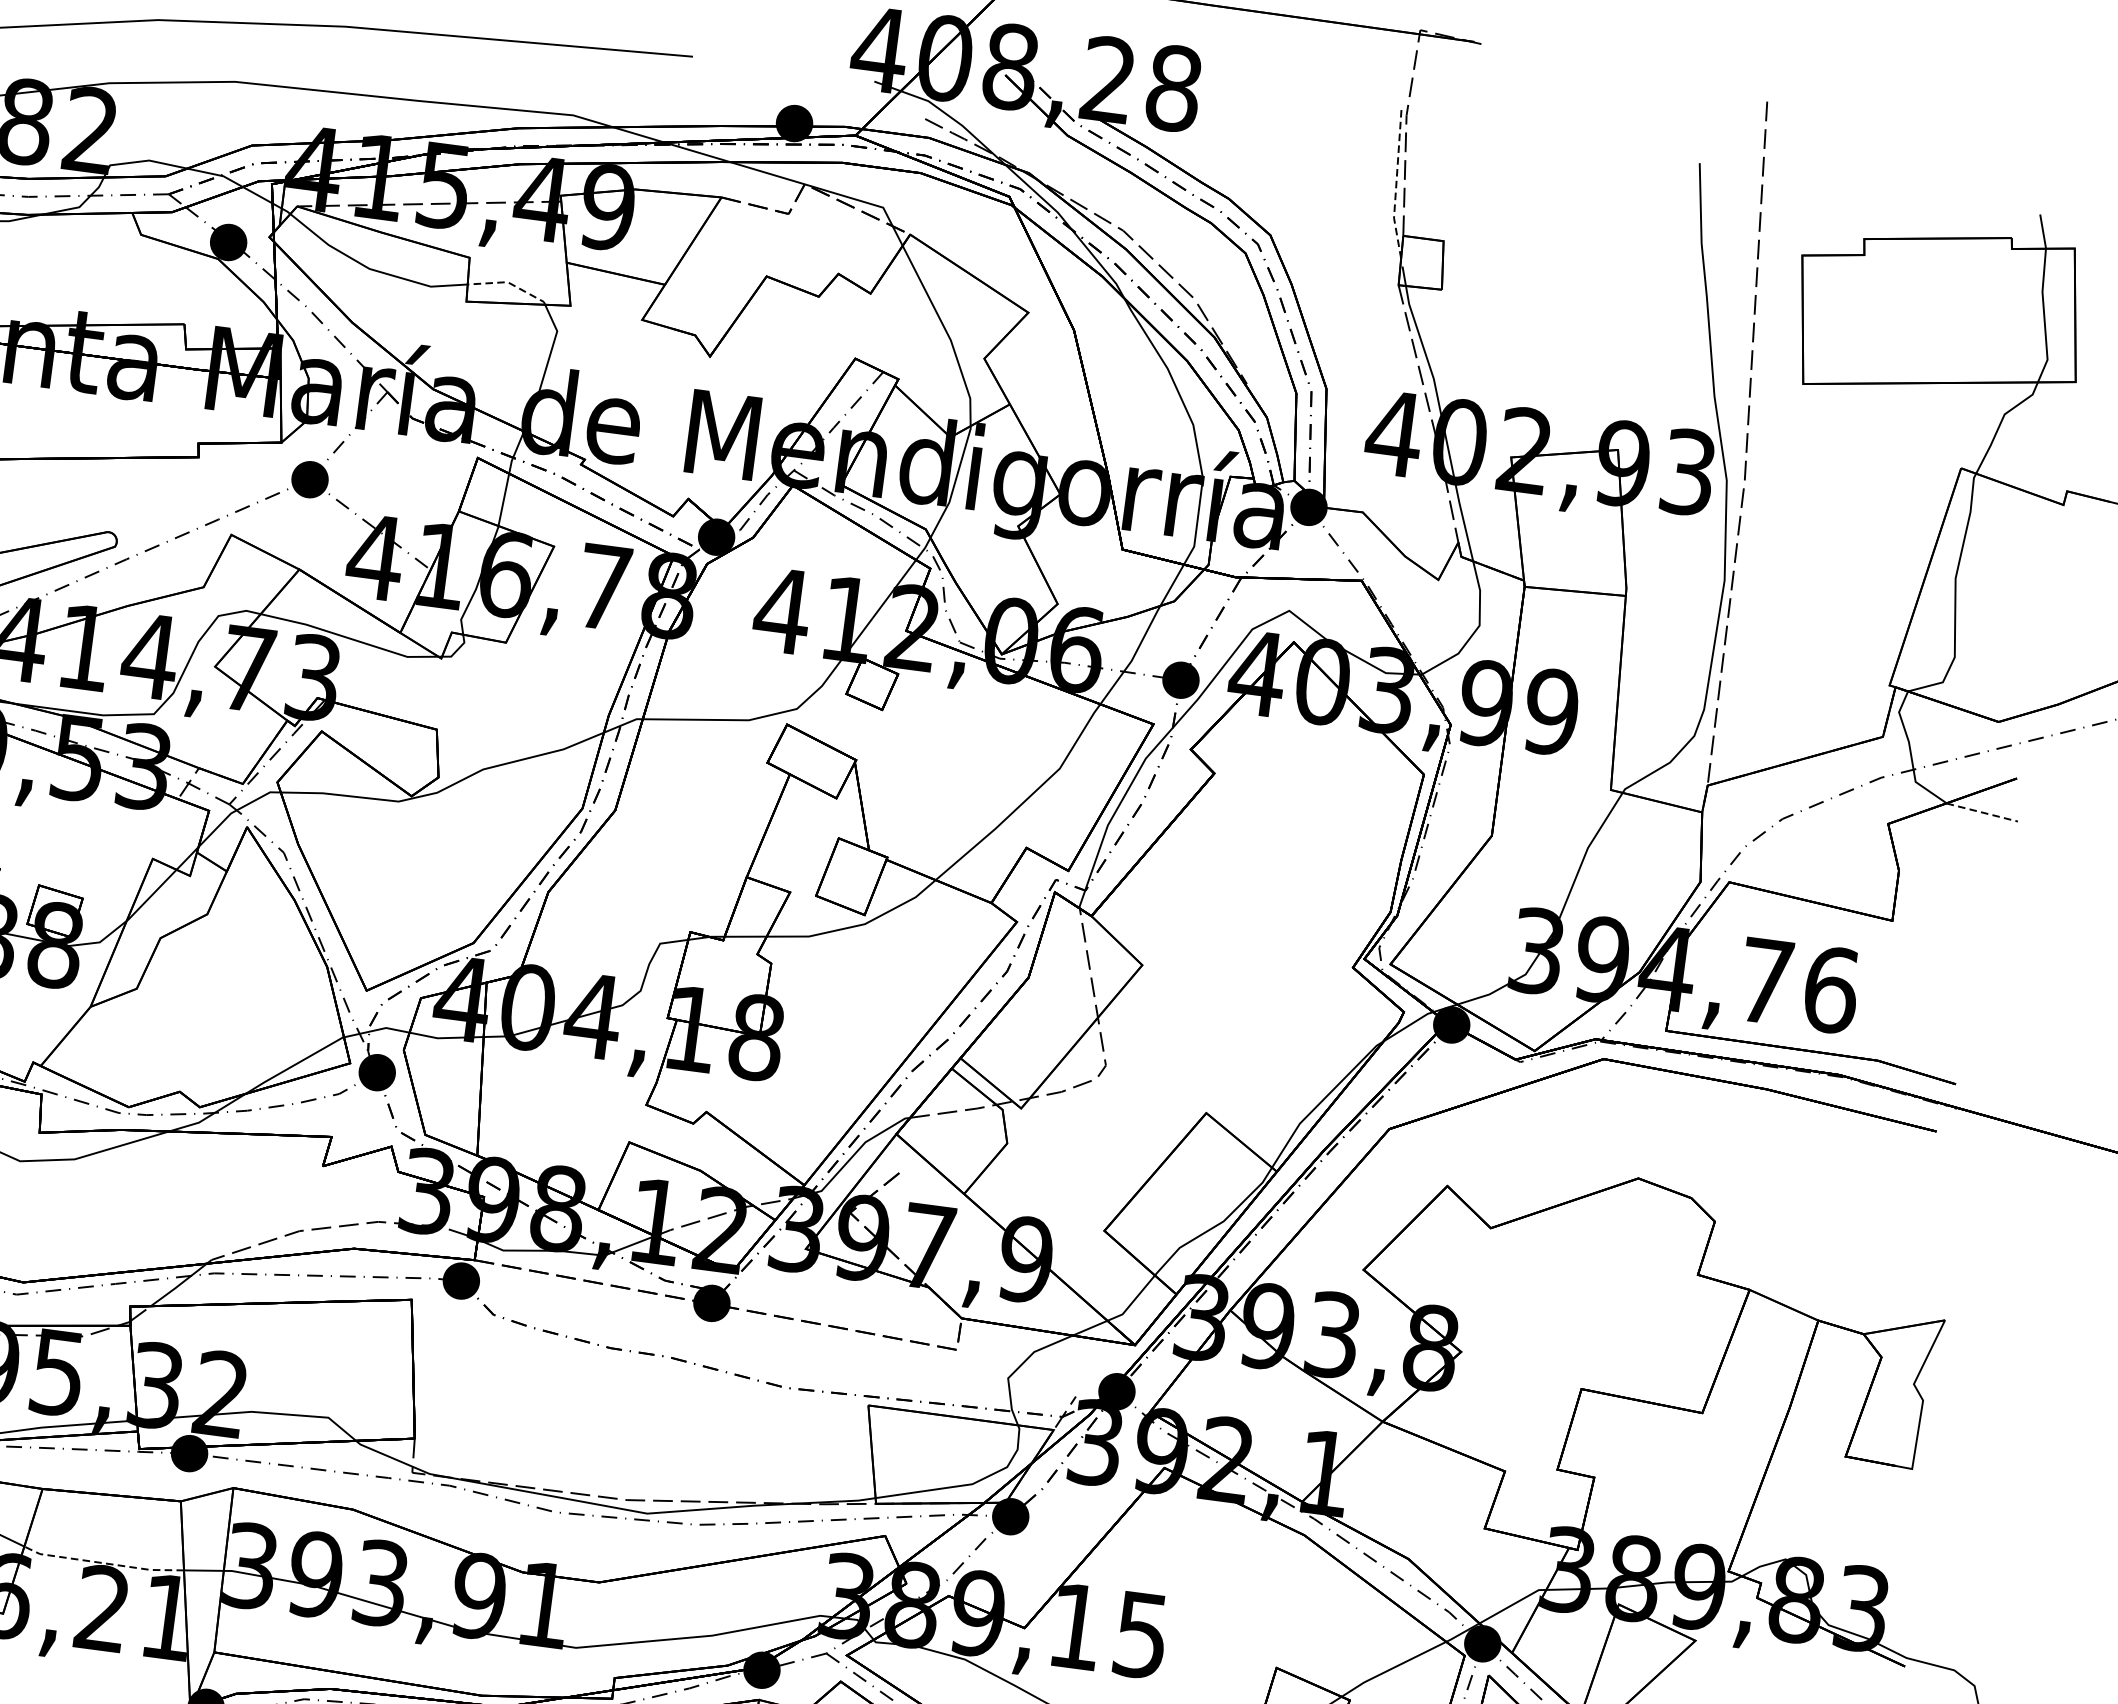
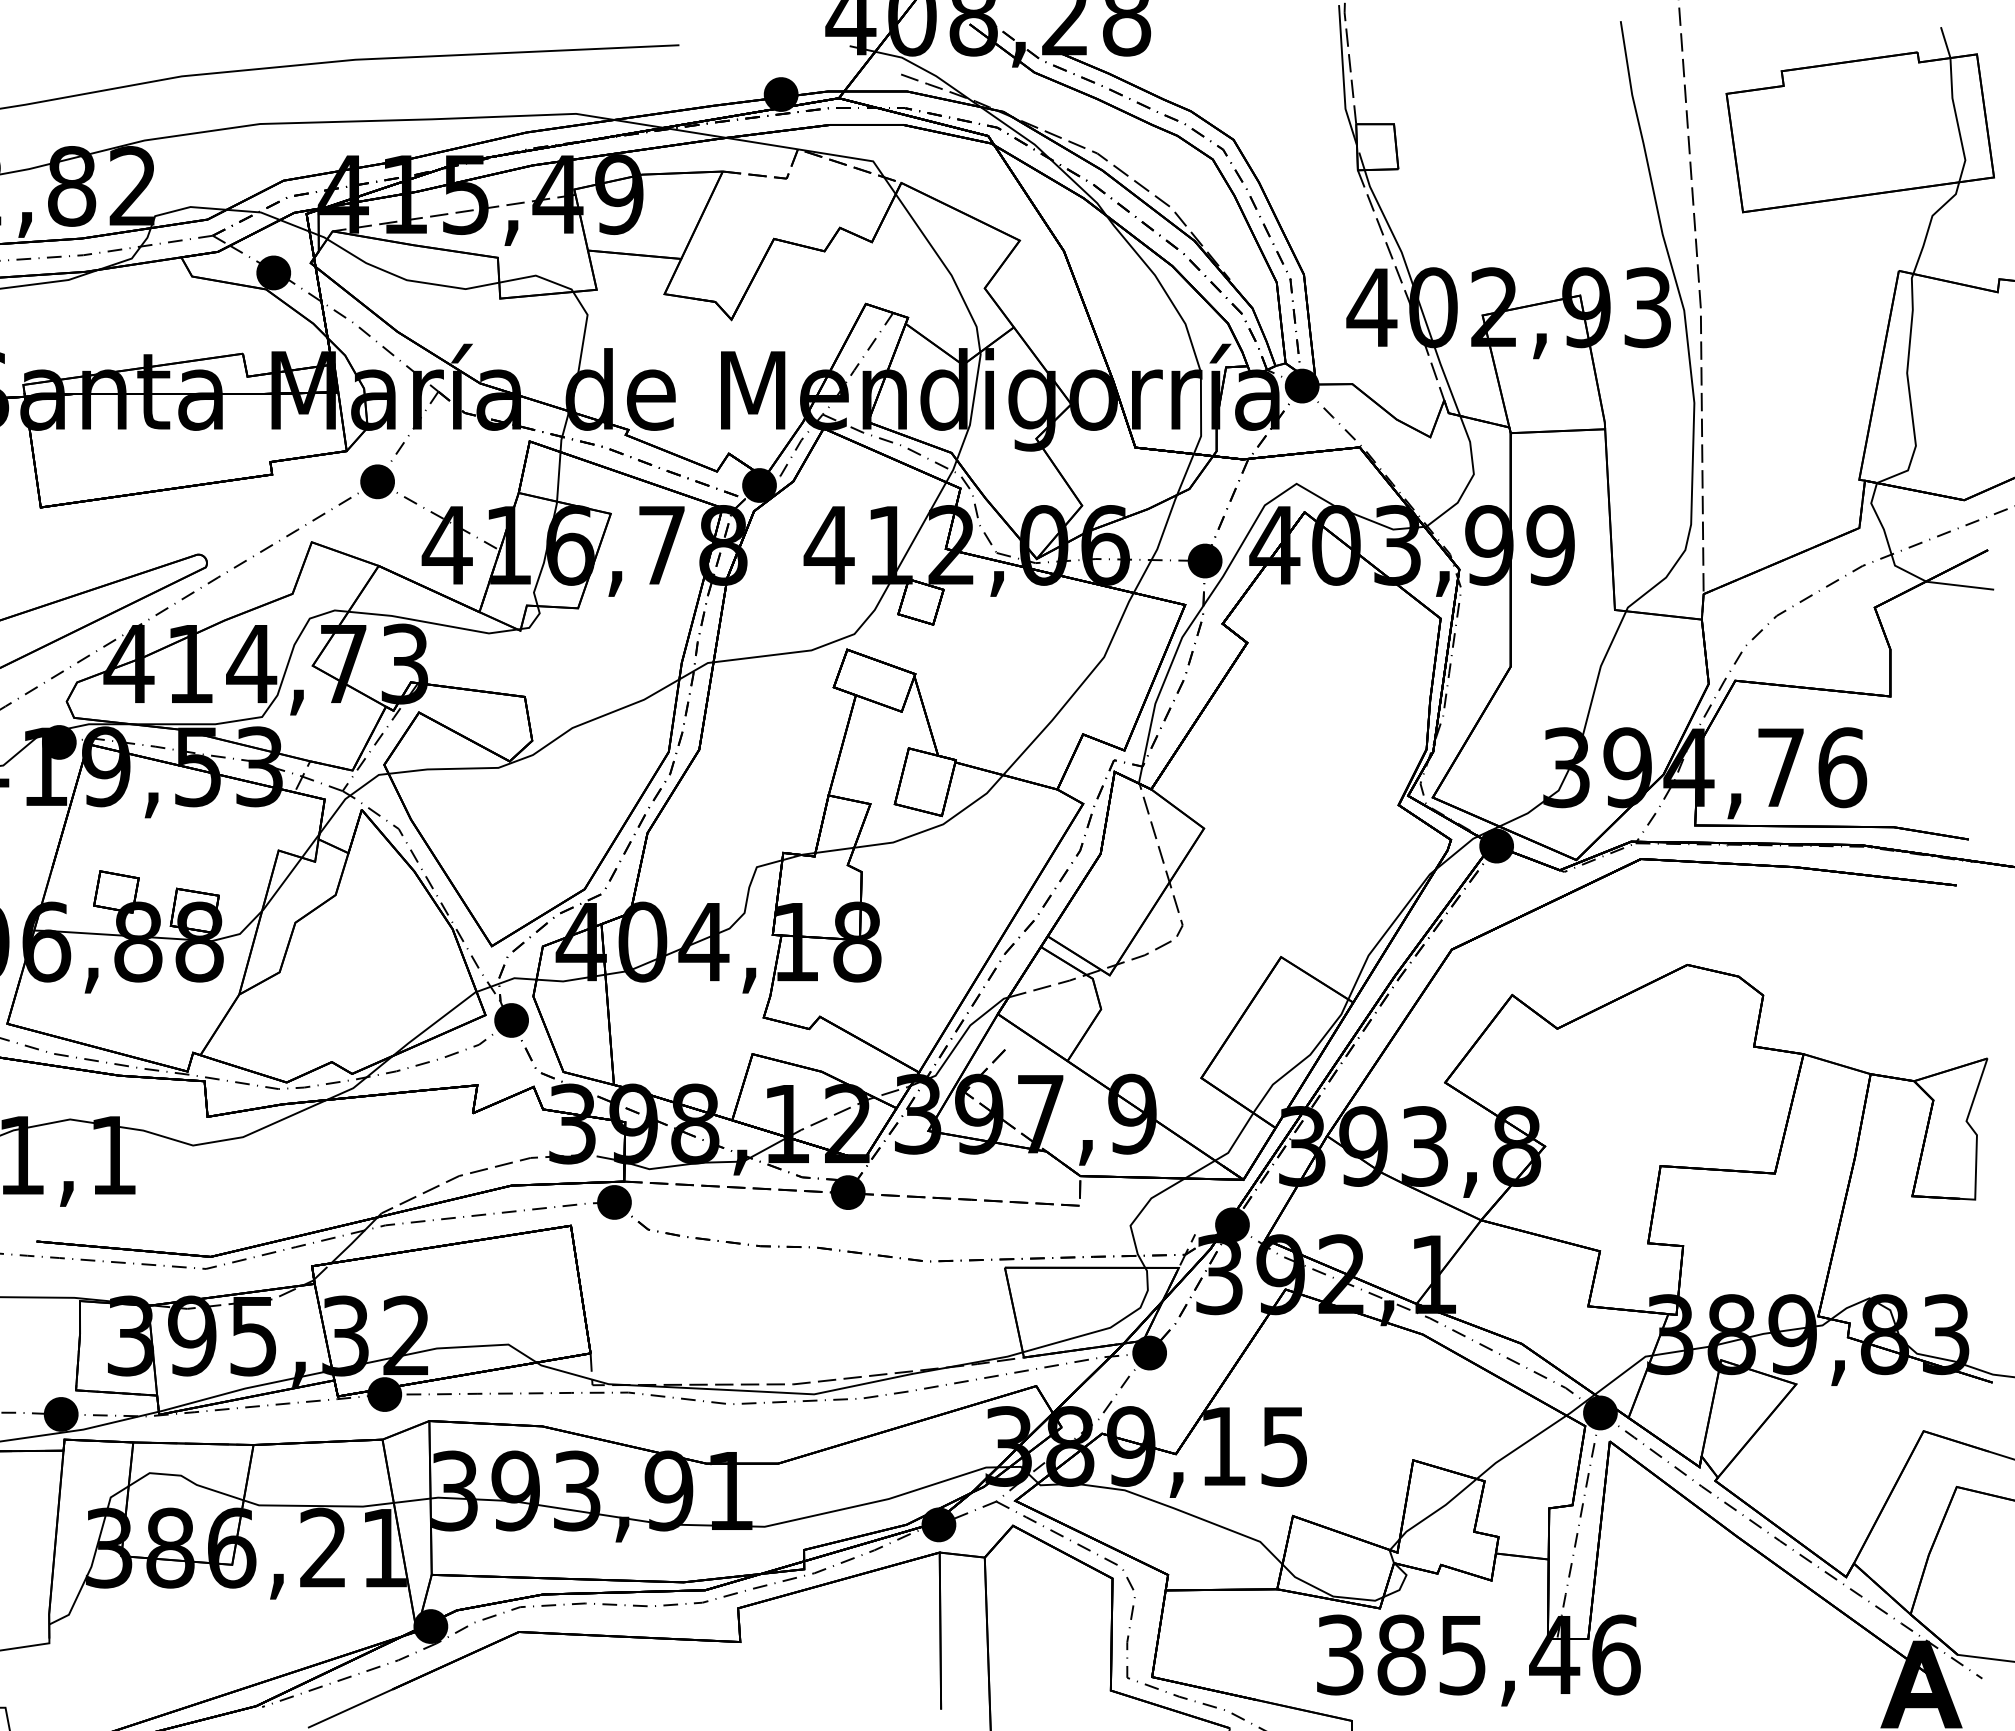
line: (1396, 183) -> (1343, 76), dashed -> solid
line: (509, 283) -> (537, 276), dashed -> solid
line: (1981, 812) -> (1959, 585), dashed -> solid
line: (103, 1563) -> (318, 1506), dashed -> solid

